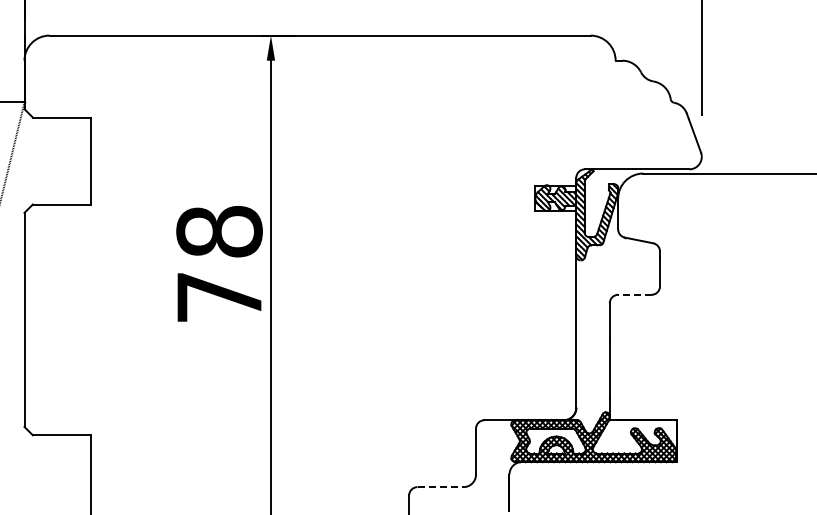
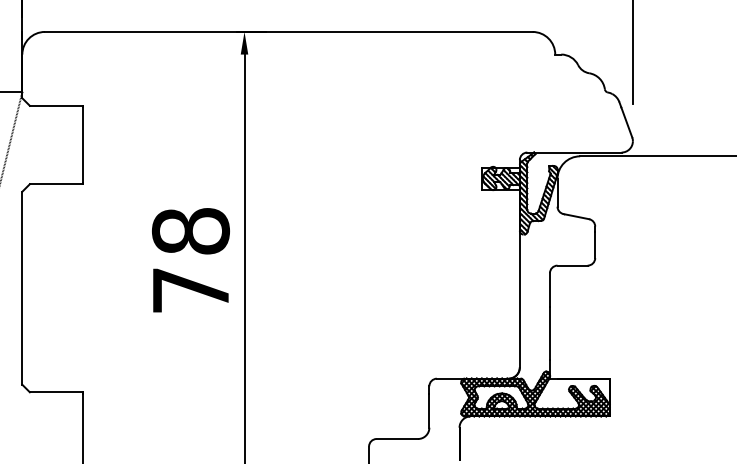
text: (219, 263) -> (190, 259), moved
line: (634, 294) -> (572, 265), dashed -> solid
line: (440, 487) -> (397, 439), dashed -> solid

